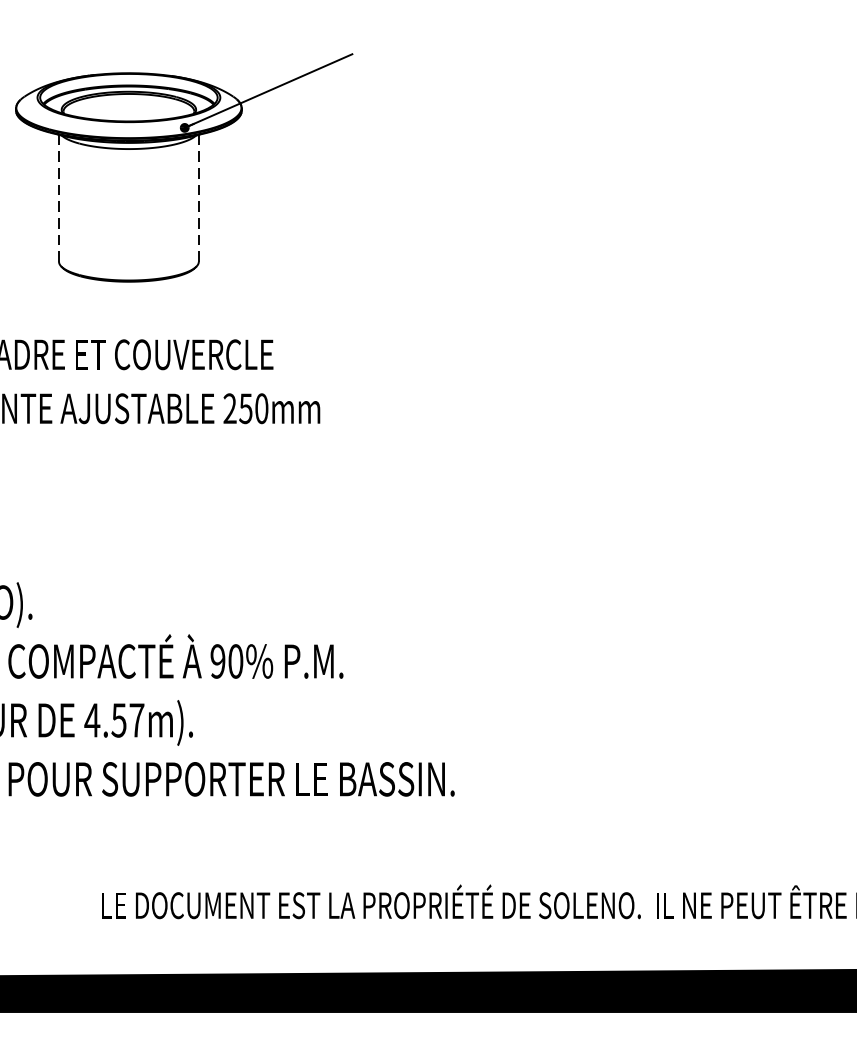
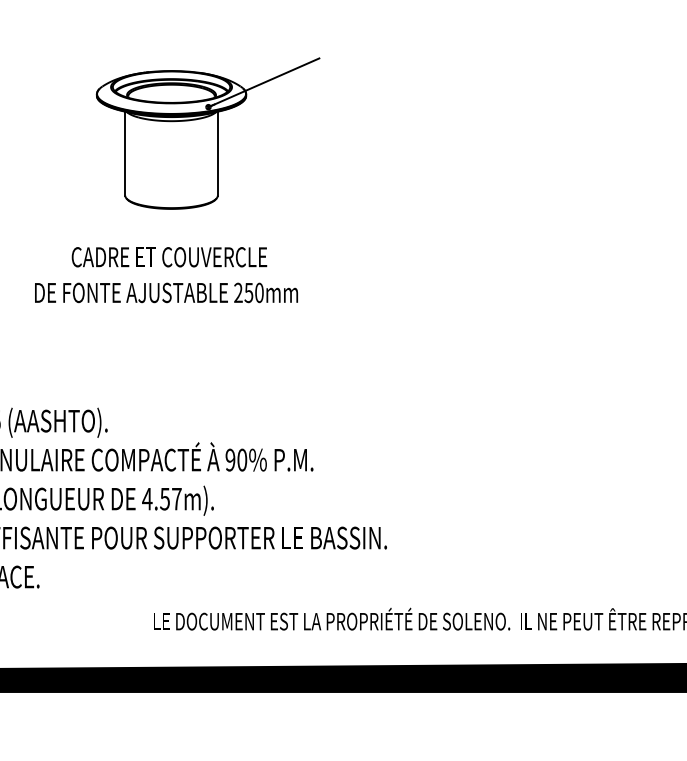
line: (59, 197) -> (125, 153), dashed -> solid
line: (198, 197) -> (217, 153), dashed -> solid

